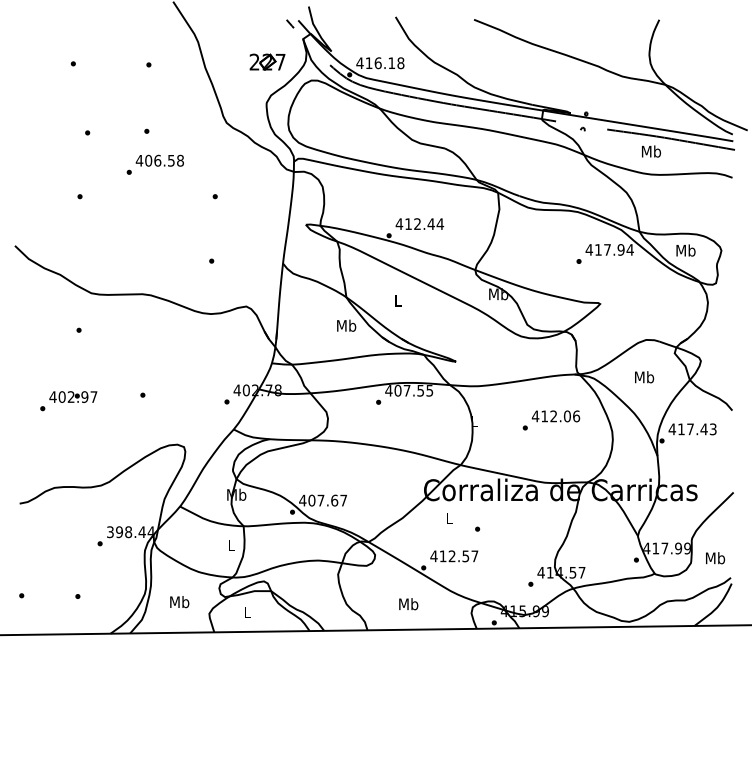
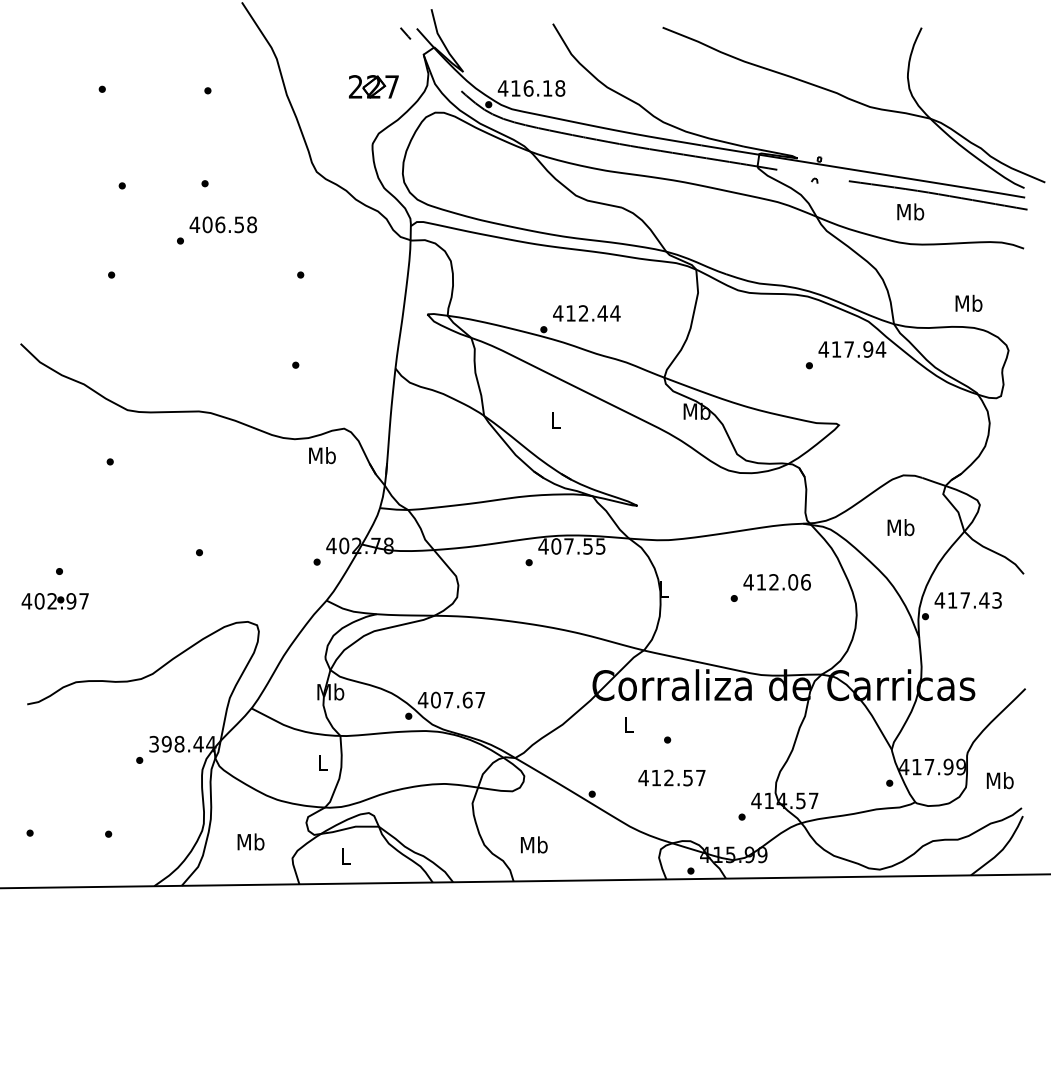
text: (685, 249) -> (968, 302), moved
text: (346, 325) -> (322, 455), moved
text: (72, 397) -> (54, 601), moved
text: (453, 555) -> (671, 777), moved
text: (408, 603) -> (534, 844), moved

